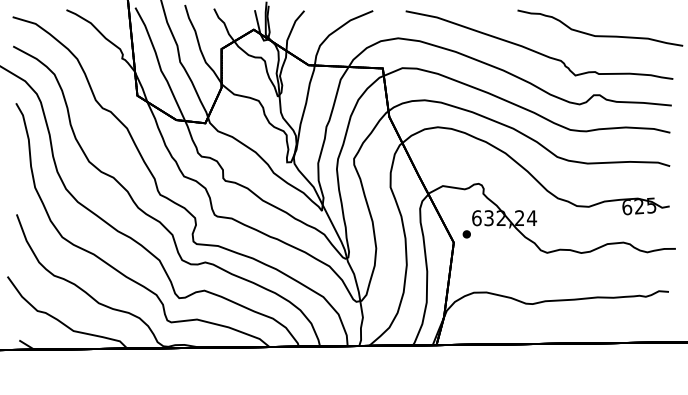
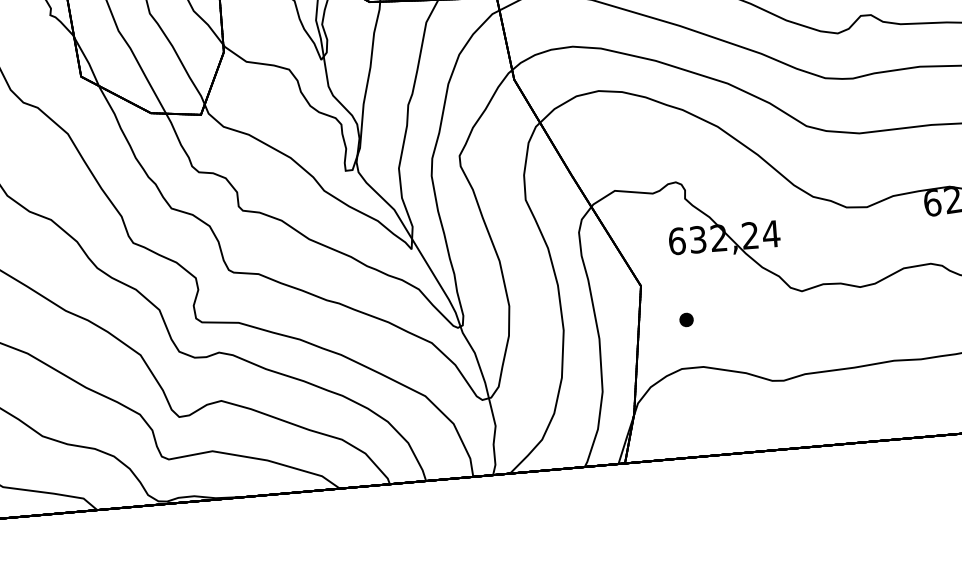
part: (466, 234) -> (686, 320), moved

